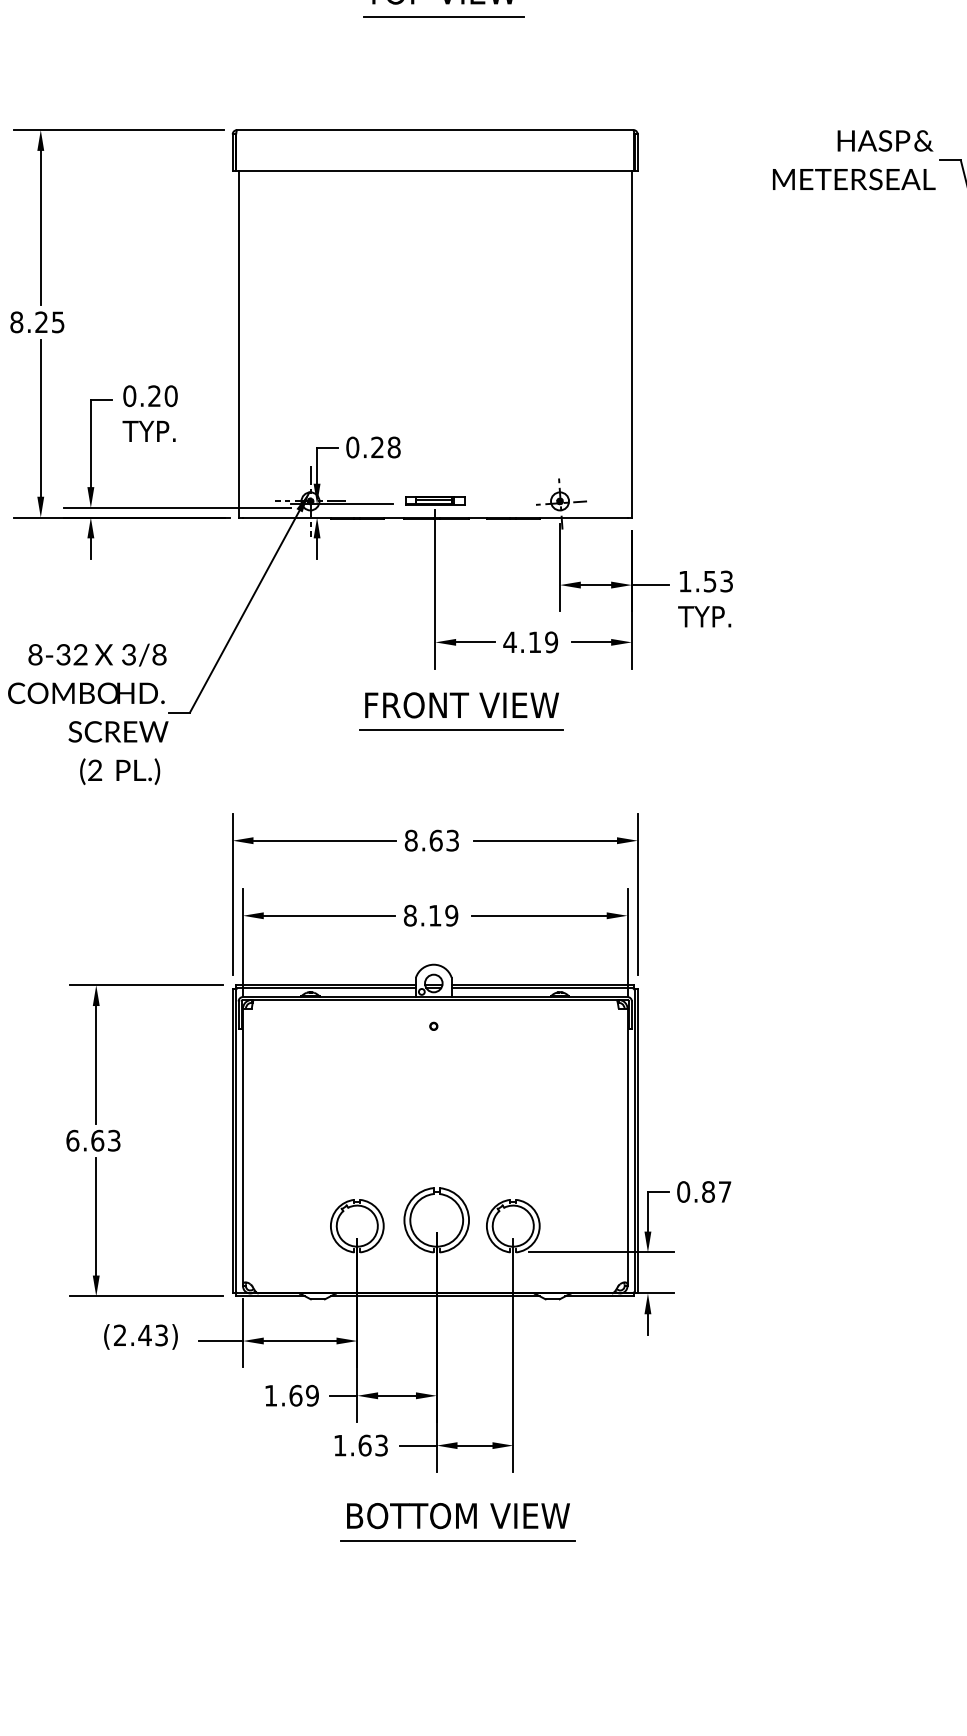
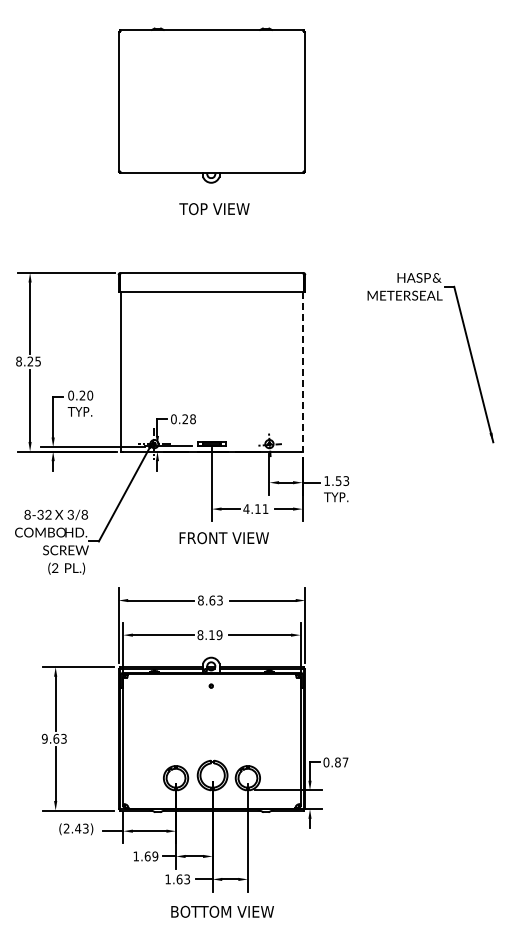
line: (445, 16) -> (216, 220), removed
line: (631, 343) -> (302, 371), solid -> dashed
text: (551, 643) -> (265, 509), 4.19 -> 4.11
line: (462, 730) -> (224, 549), removed
text: (72, 1139) -> (44, 738), 6.63 -> 9.63
line: (458, 1541) -> (222, 923), removed

